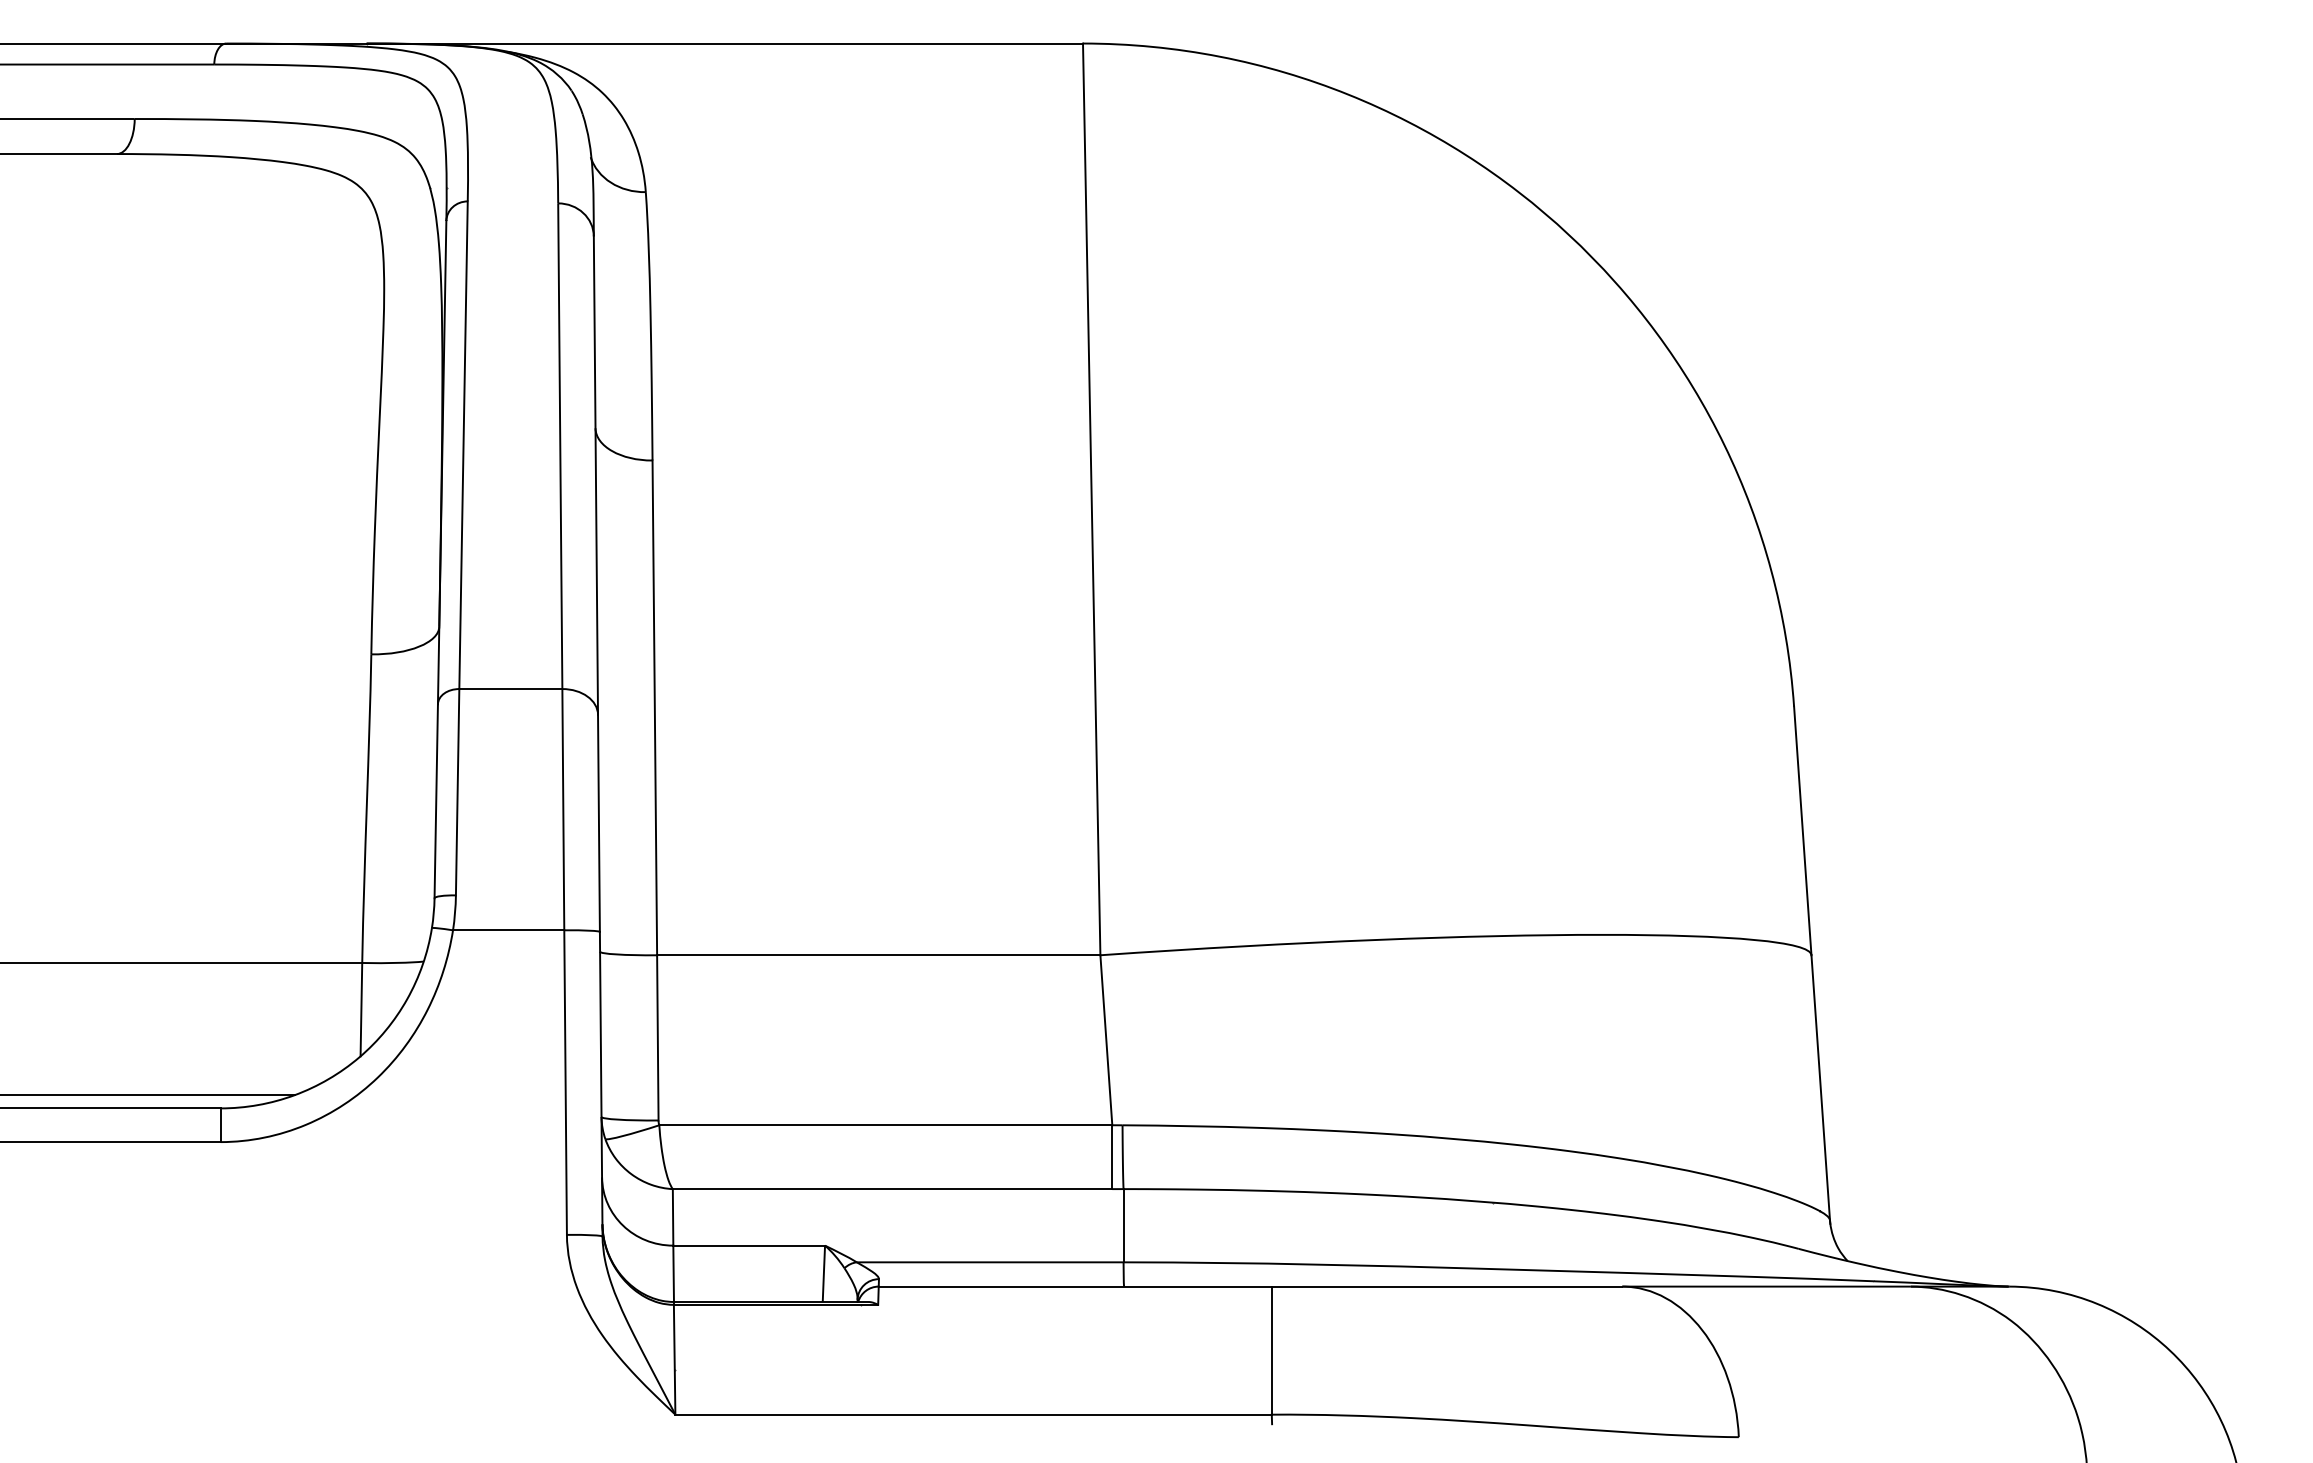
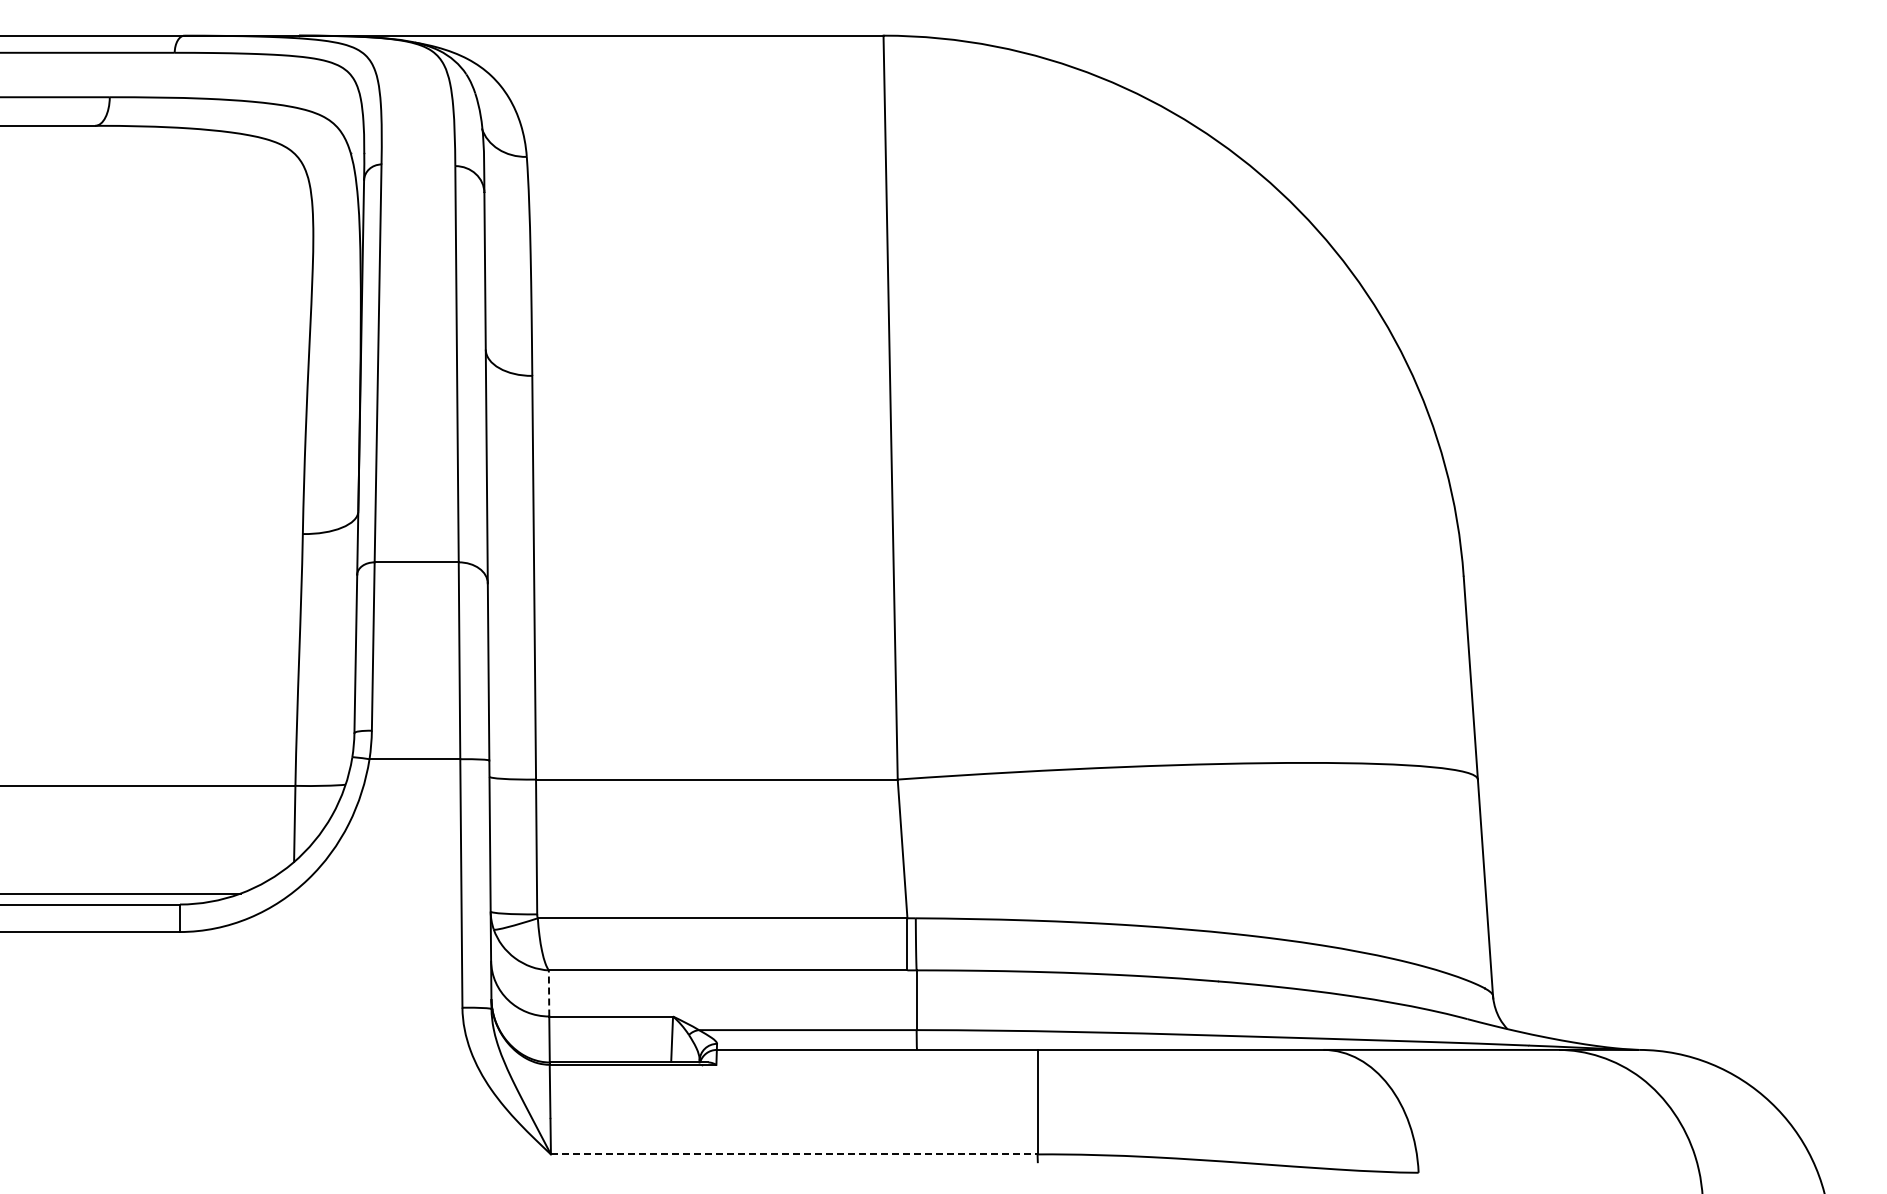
line: (673, 1216) -> (549, 992), solid -> dashed
line: (973, 1414) -> (794, 1154), solid -> dashed

